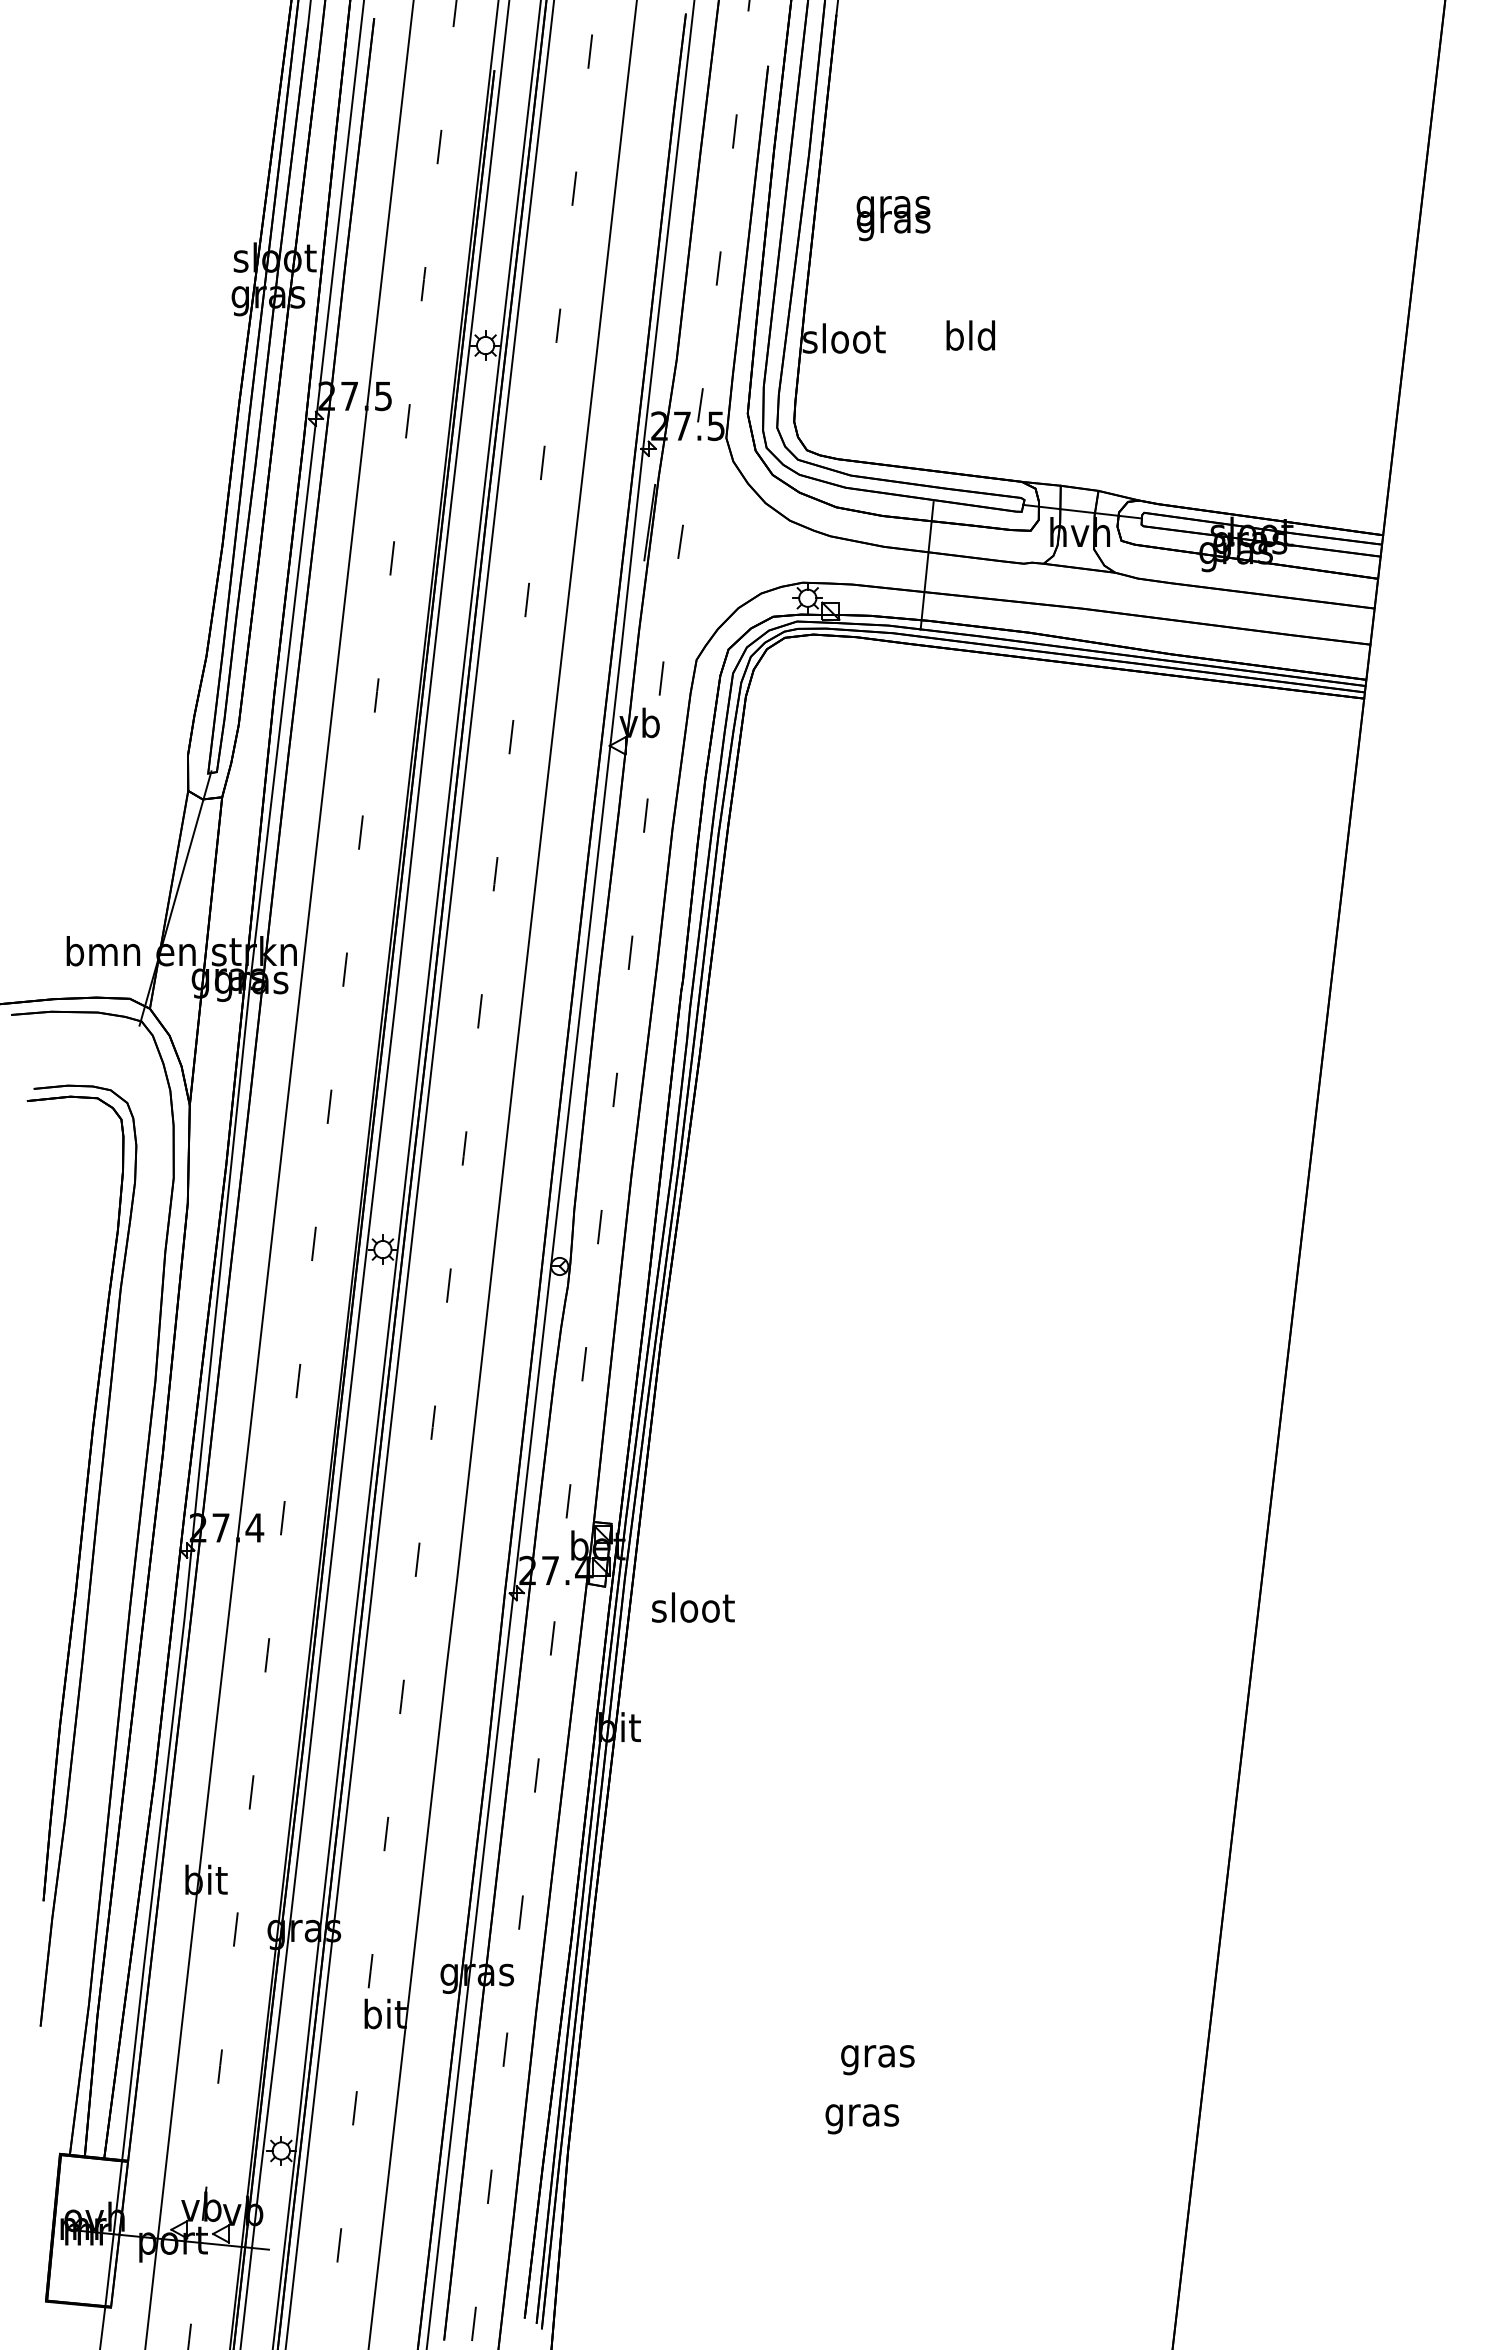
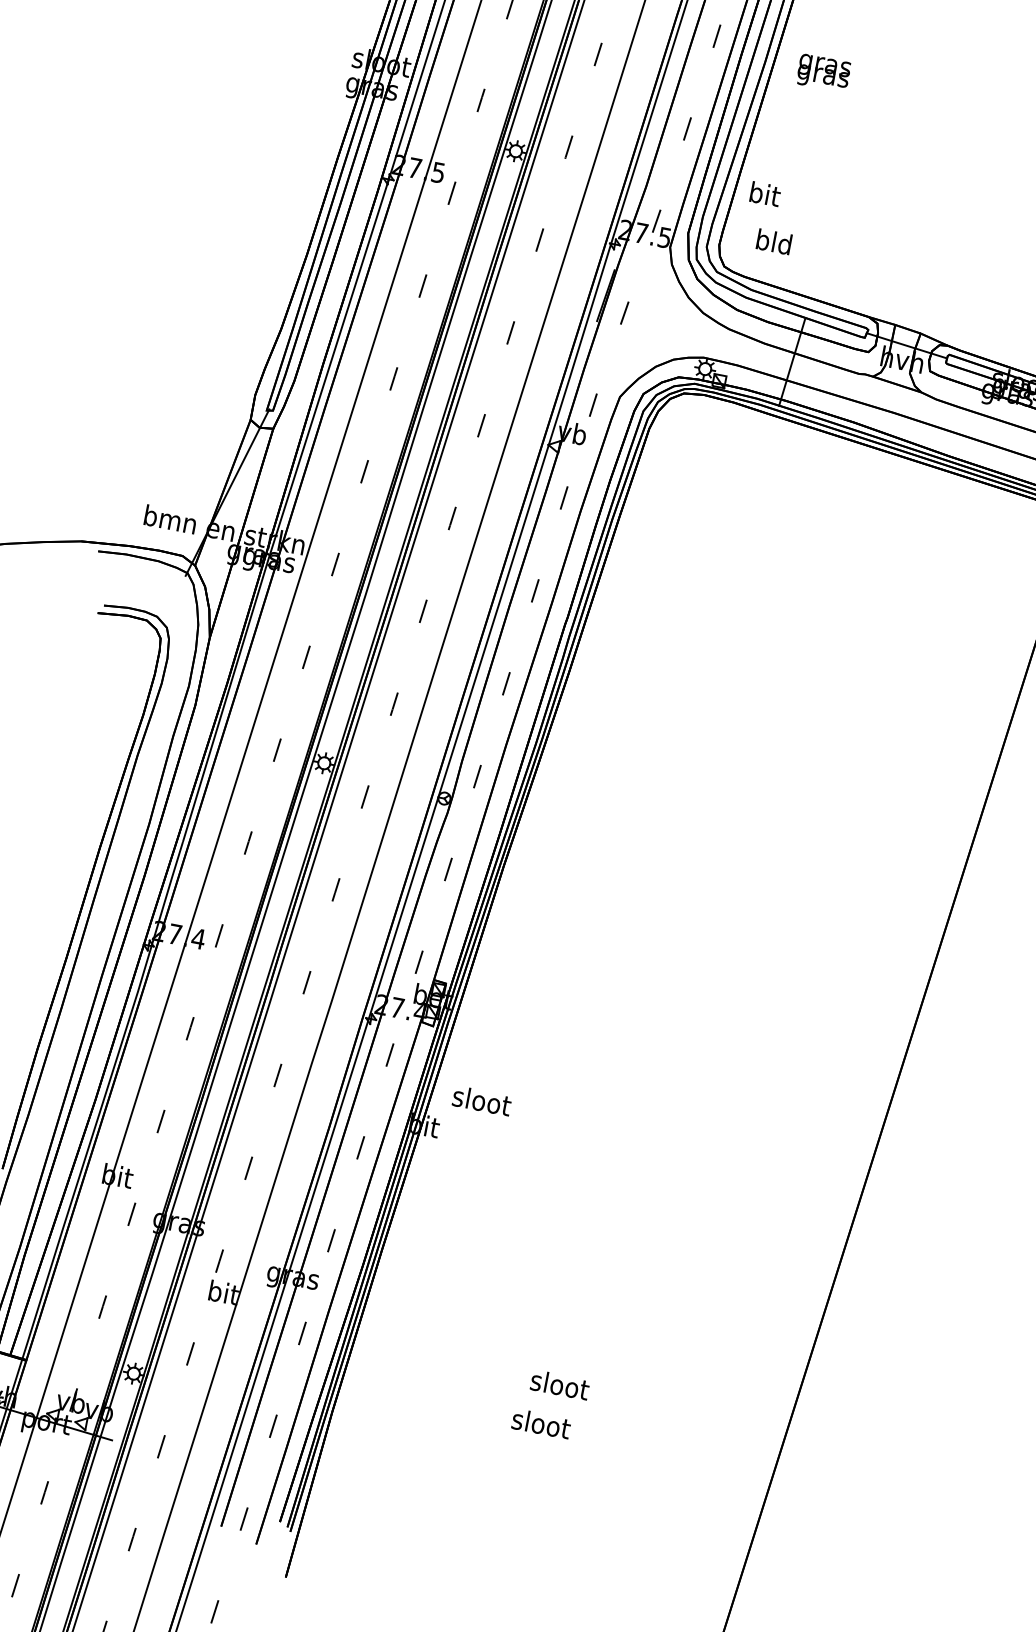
text: (893, 218) -> (823, 73), moved
text: (970, 335) -> (774, 241), moved
text: (843, 338) -> (764, 194), sloot -> bit
text: (693, 1607) -> (482, 1100), moved
text: (877, 2056) -> (559, 1387), gras -> sloot
text: (862, 2115) -> (540, 1426), gras -> sloot

